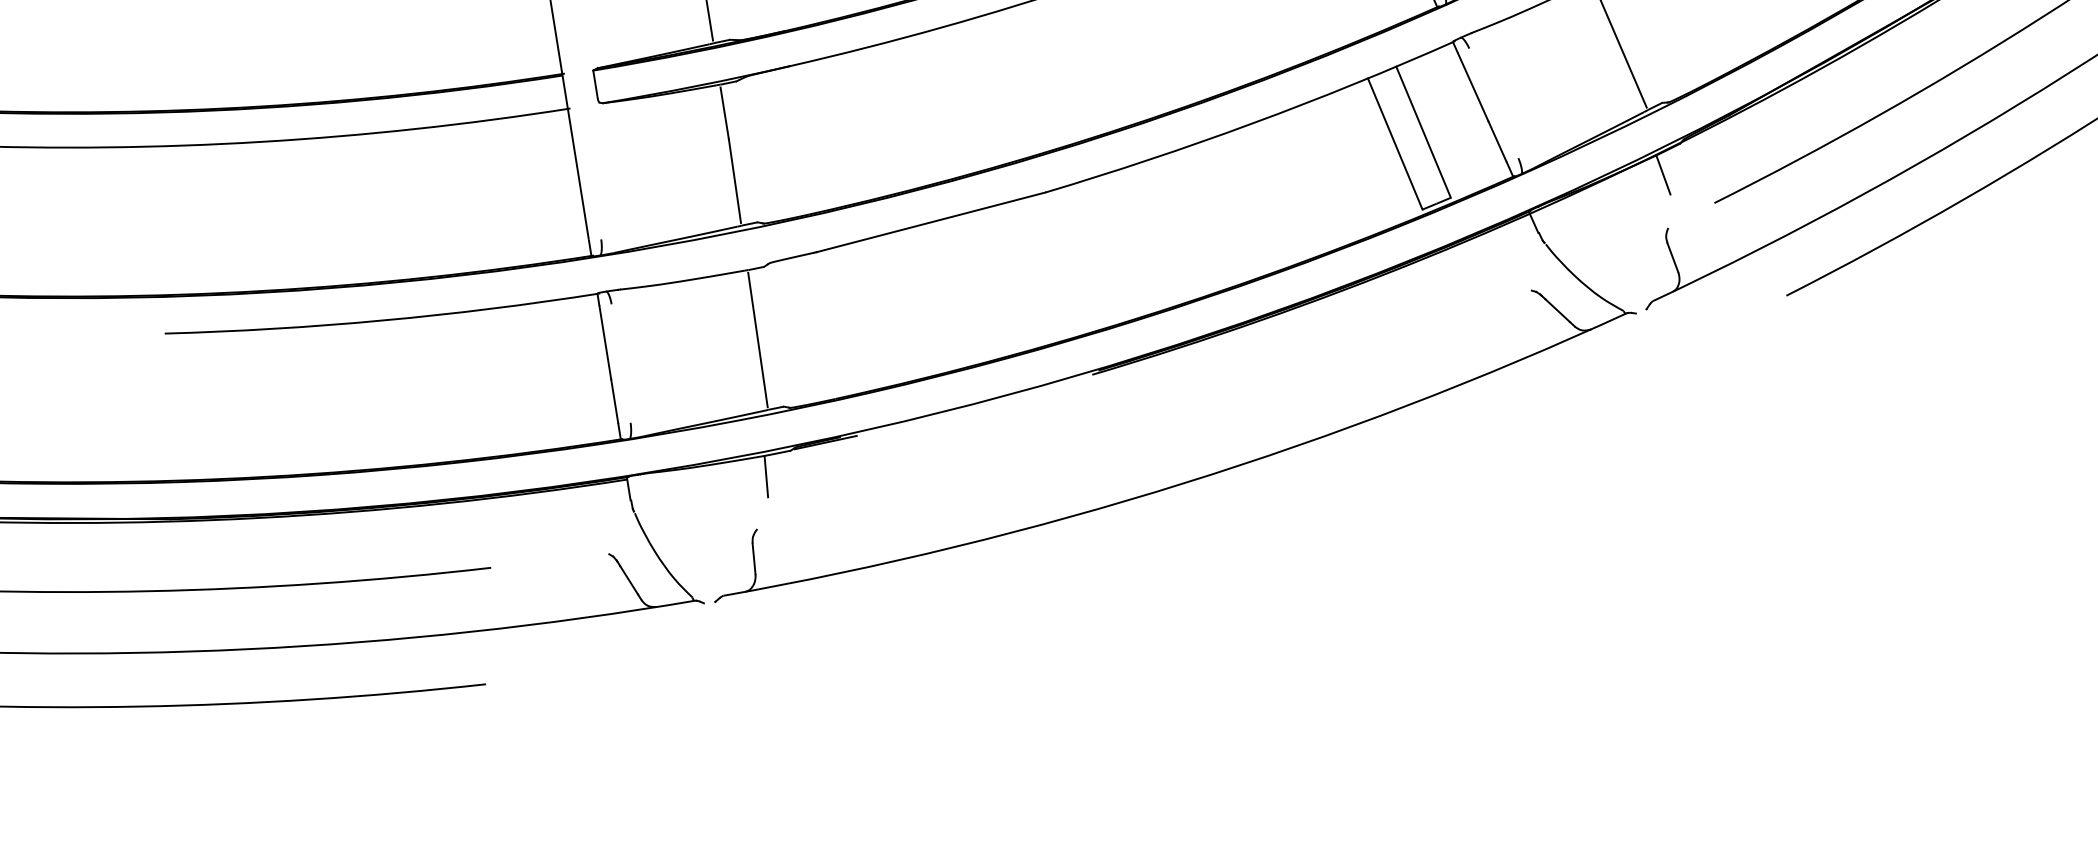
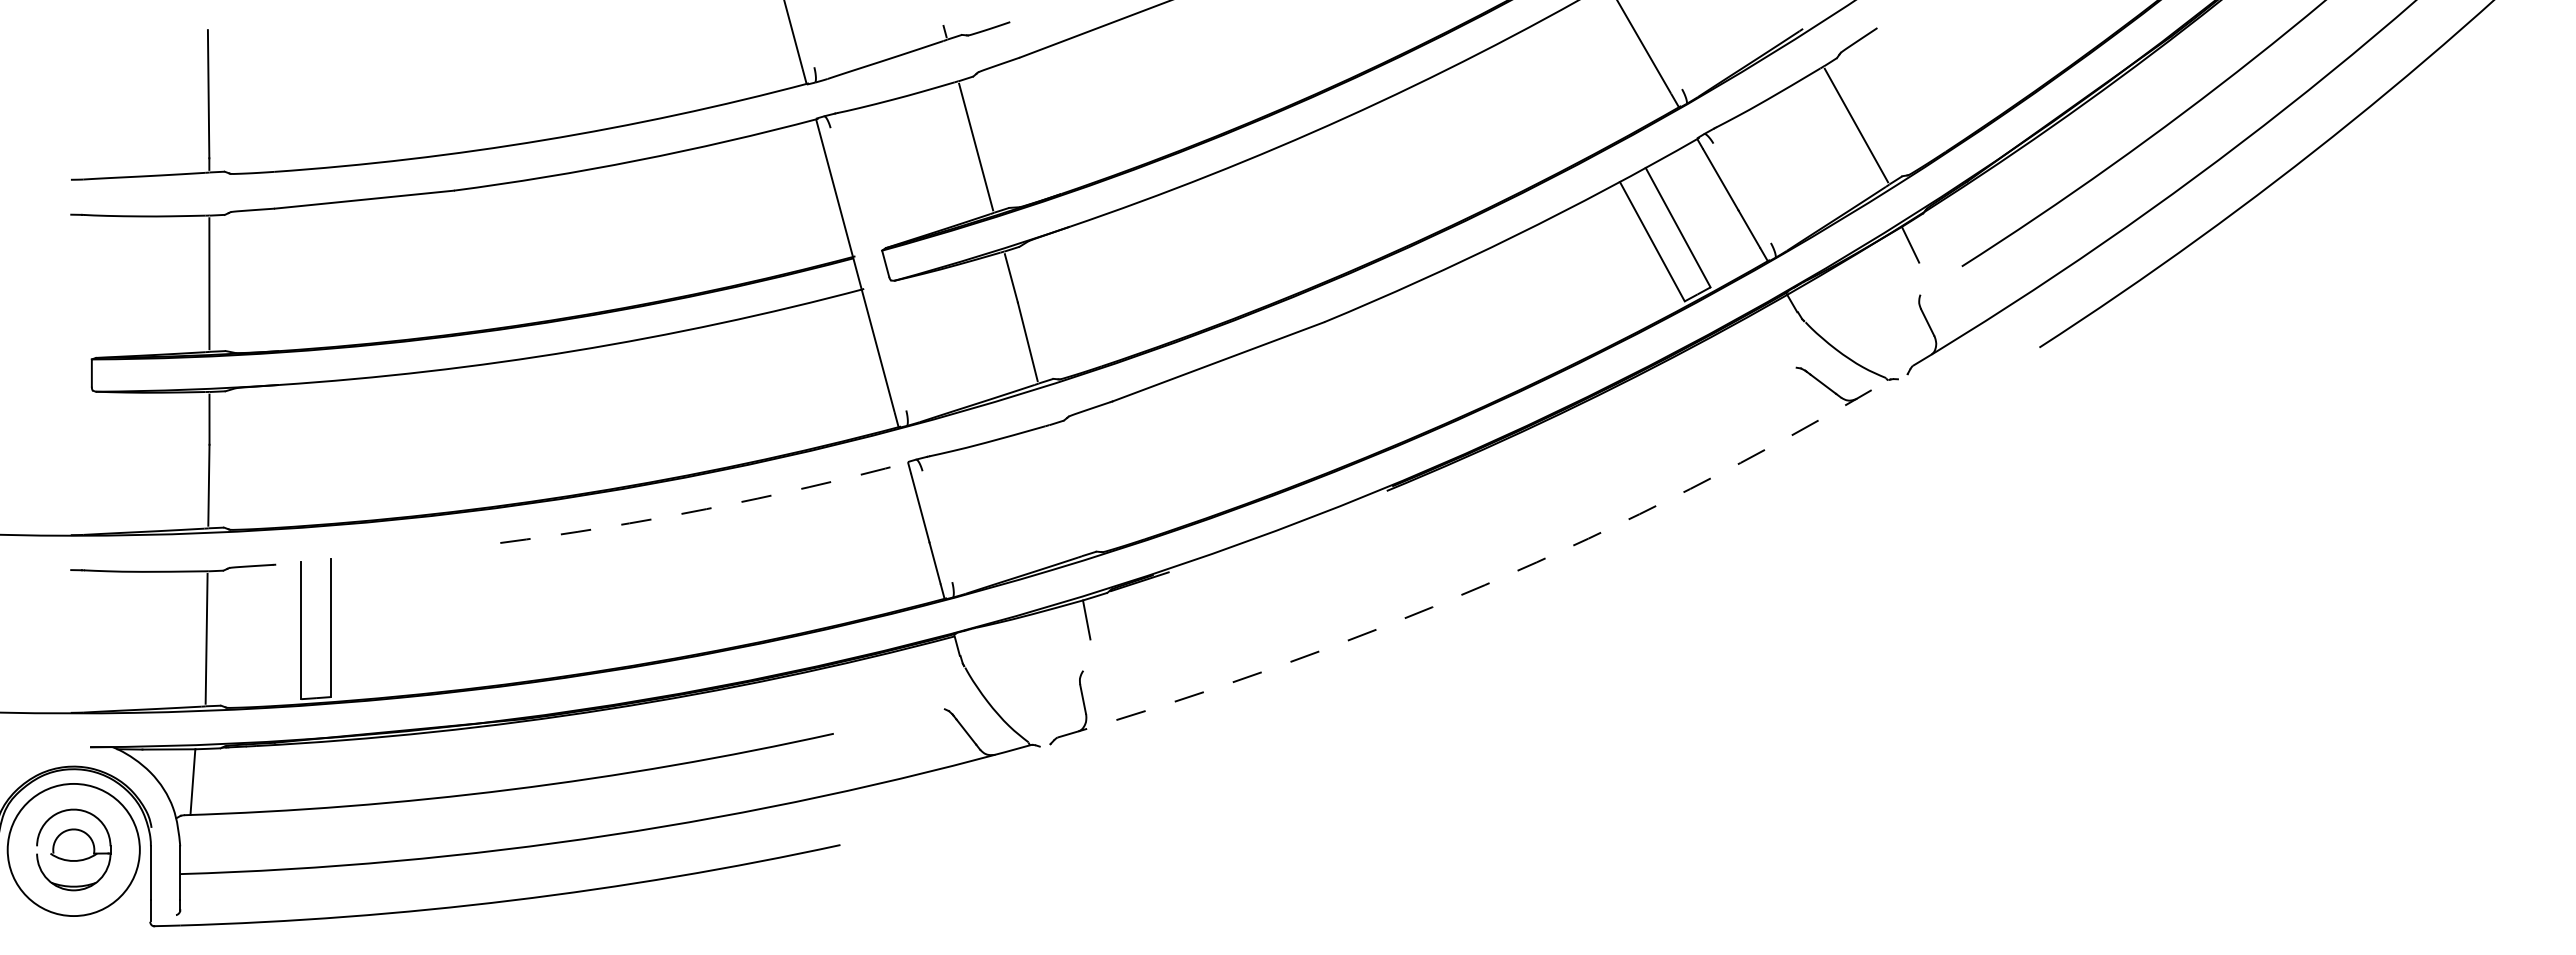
arc: (382, 320) -> (706, 509), solid -> dashed
line: (758, 339) -> (1065, 490), removed
arc: (1183, 483) -> (1484, 585), solid -> dashed

